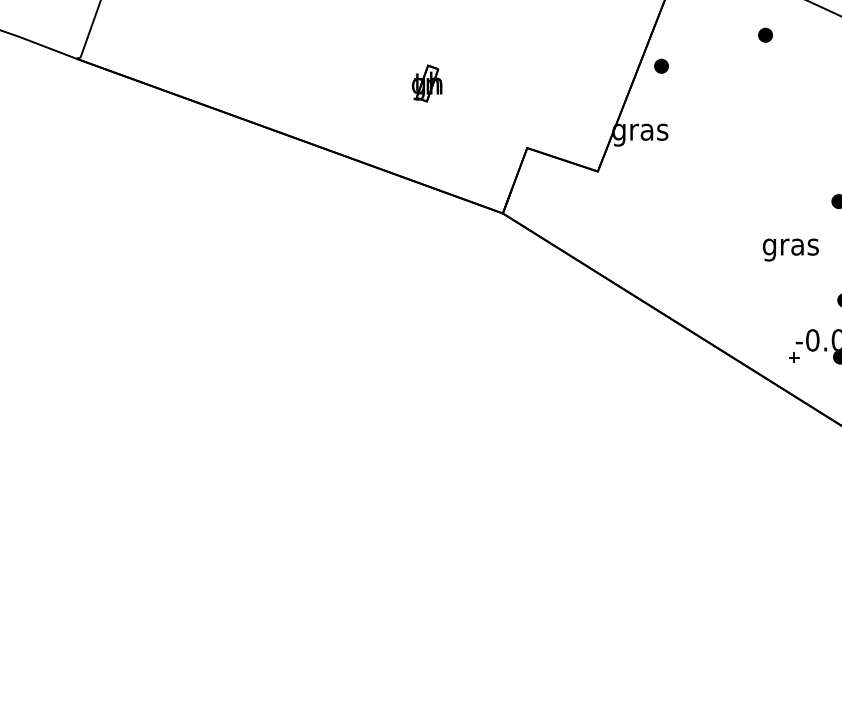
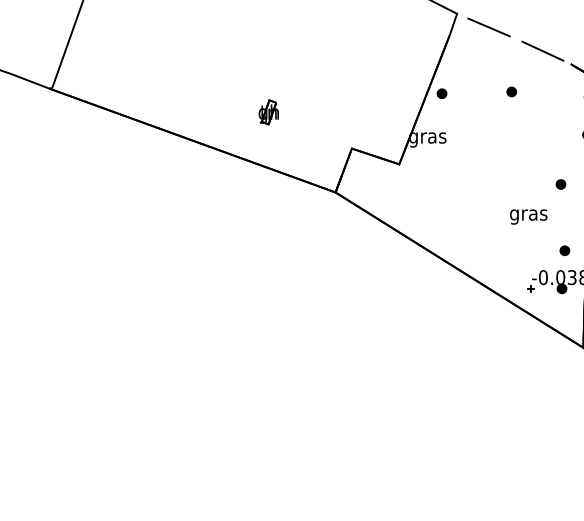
part: (765, 34) -> (511, 91), moved
part: (426, 83) -> (268, 112), moved

